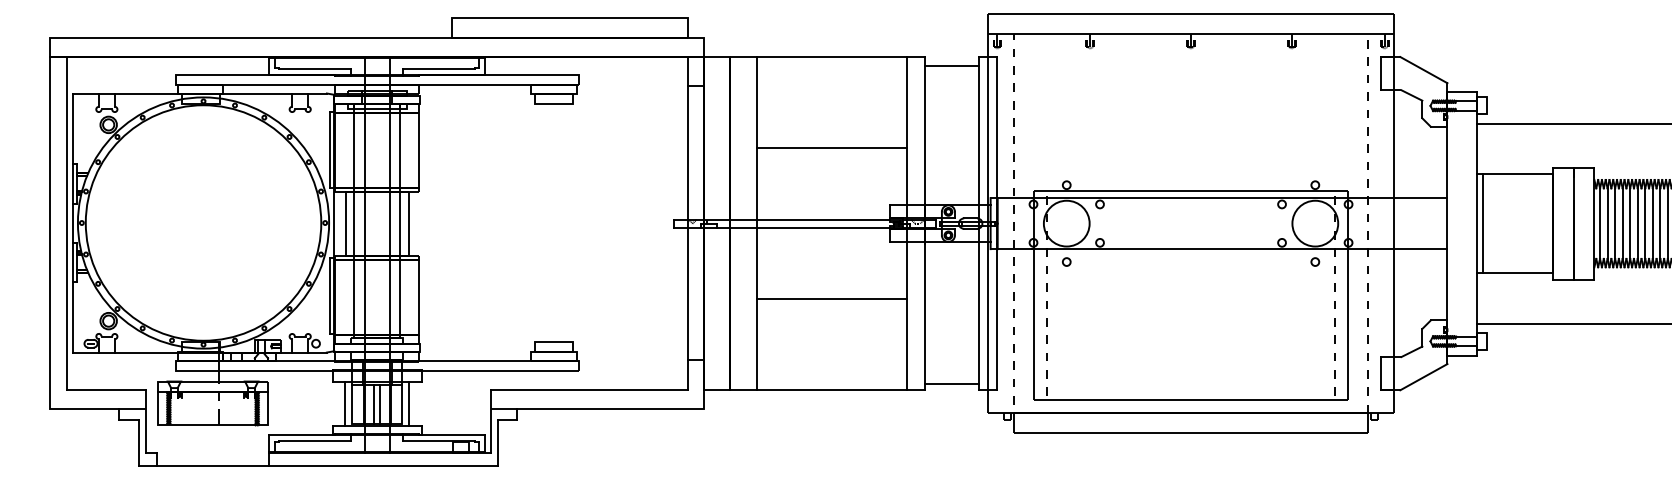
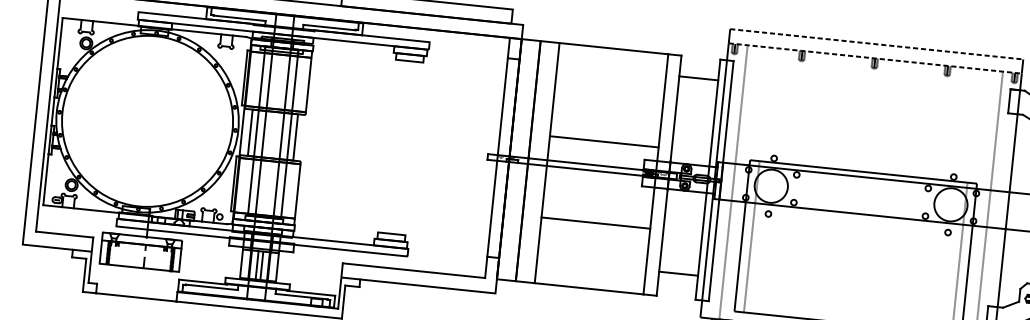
line: (1191, 14) -> (877, 44), solid -> dashed
line: (1191, 33) -> (875, 58), solid -> dashed
line: (952, 66) -> (698, 78), moved
line: (831, 148) -> (604, 141), moved
line: (952, 384) -> (678, 273), moved
line: (345, 403) -> (236, 262), removed
line: (408, 403) -> (282, 267), removed

